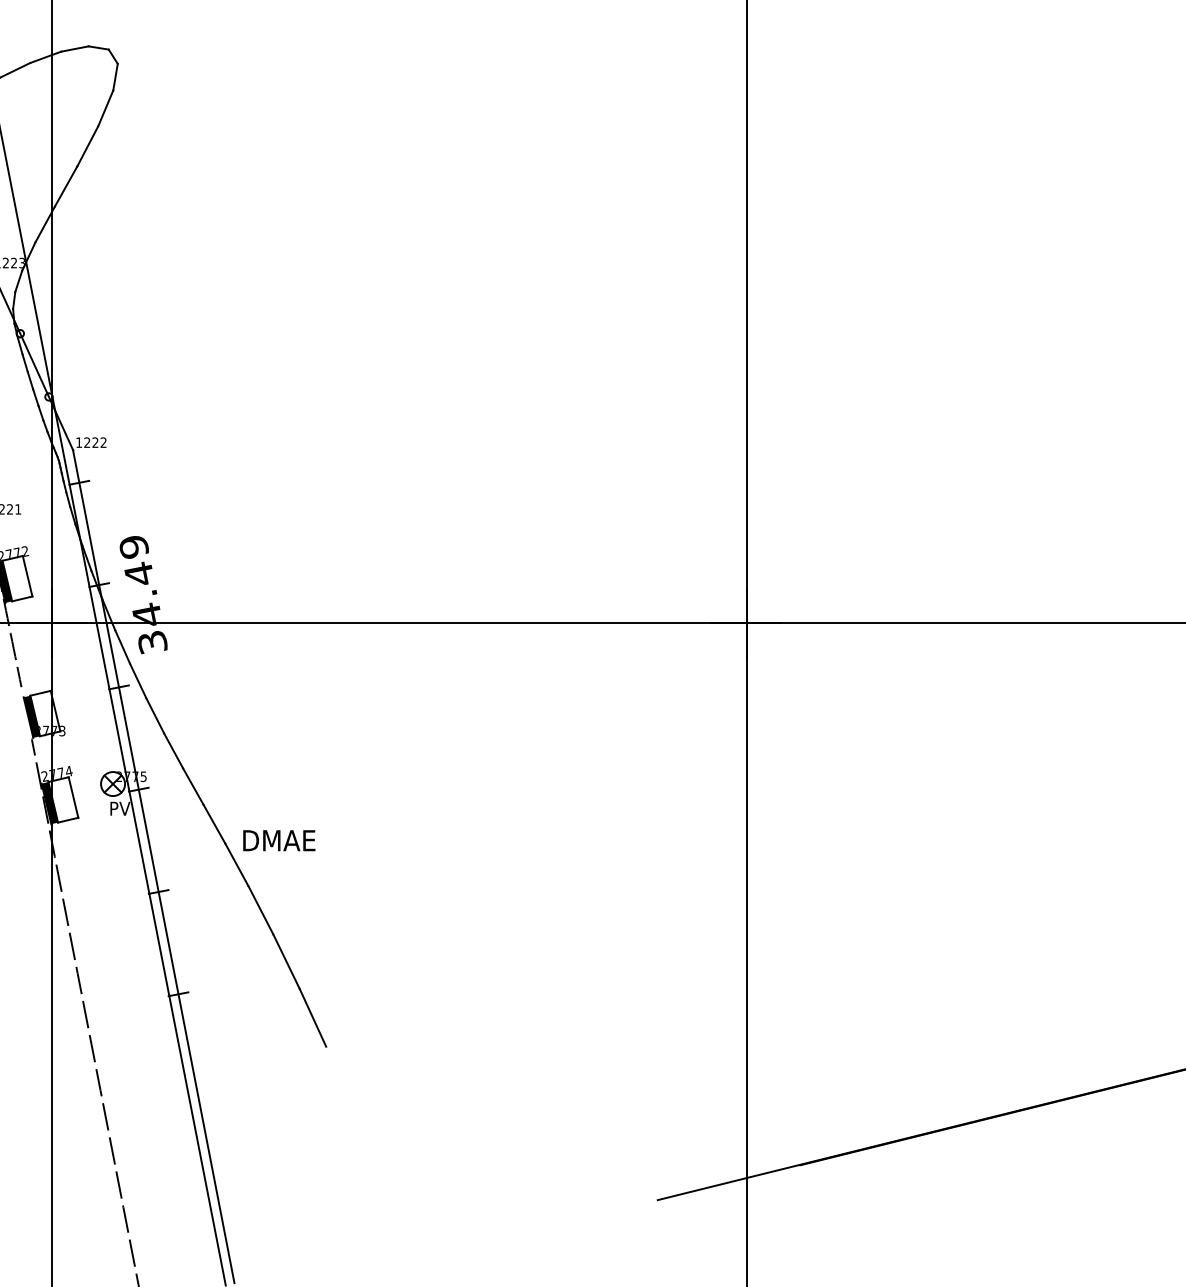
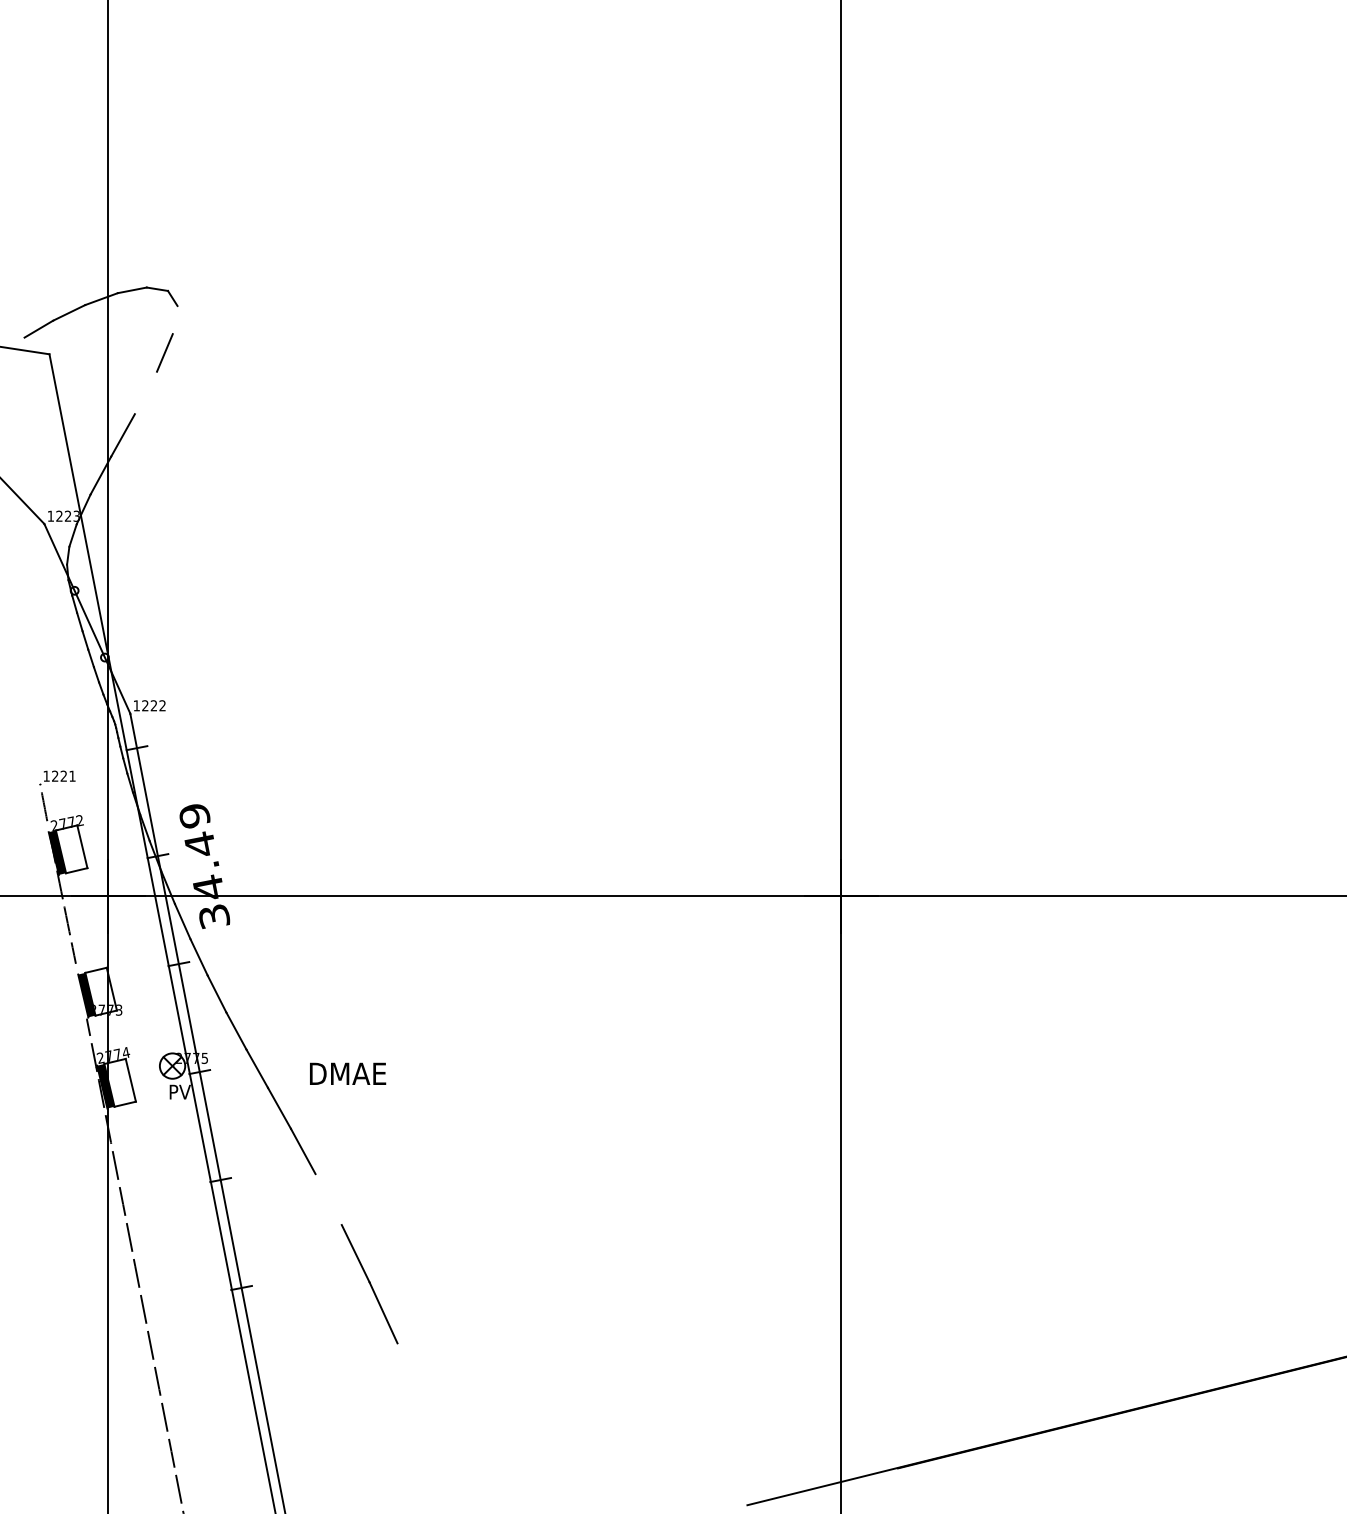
line: (114, 76) -> (174, 319), removed
line: (87, 145) -> (145, 392), removed
text: (279, 840) -> (348, 1073), moved
line: (260, 910) -> (328, 1199), removed

